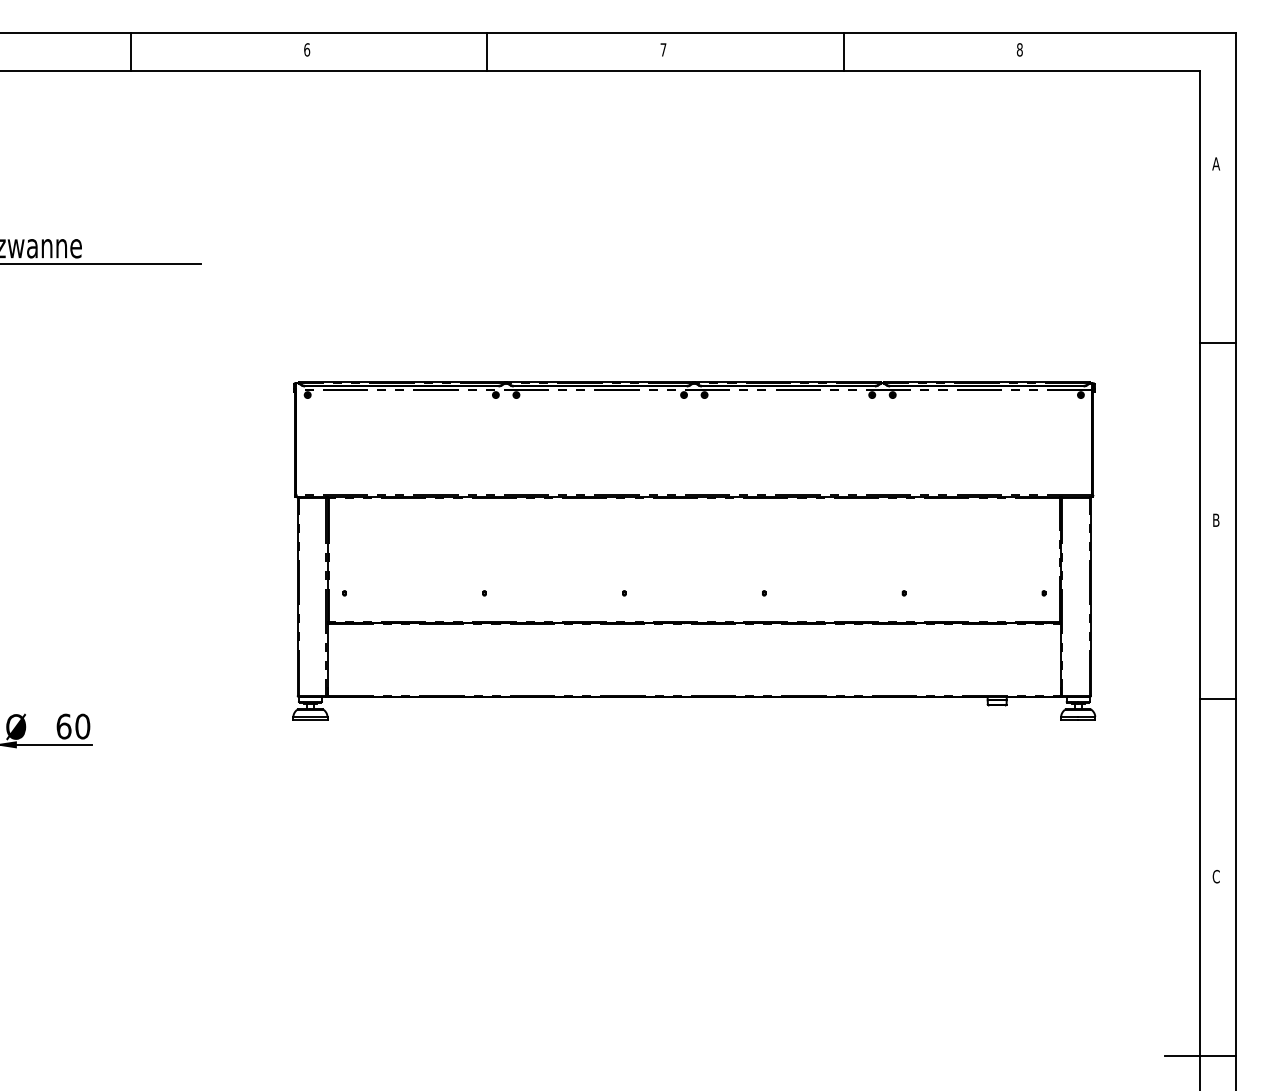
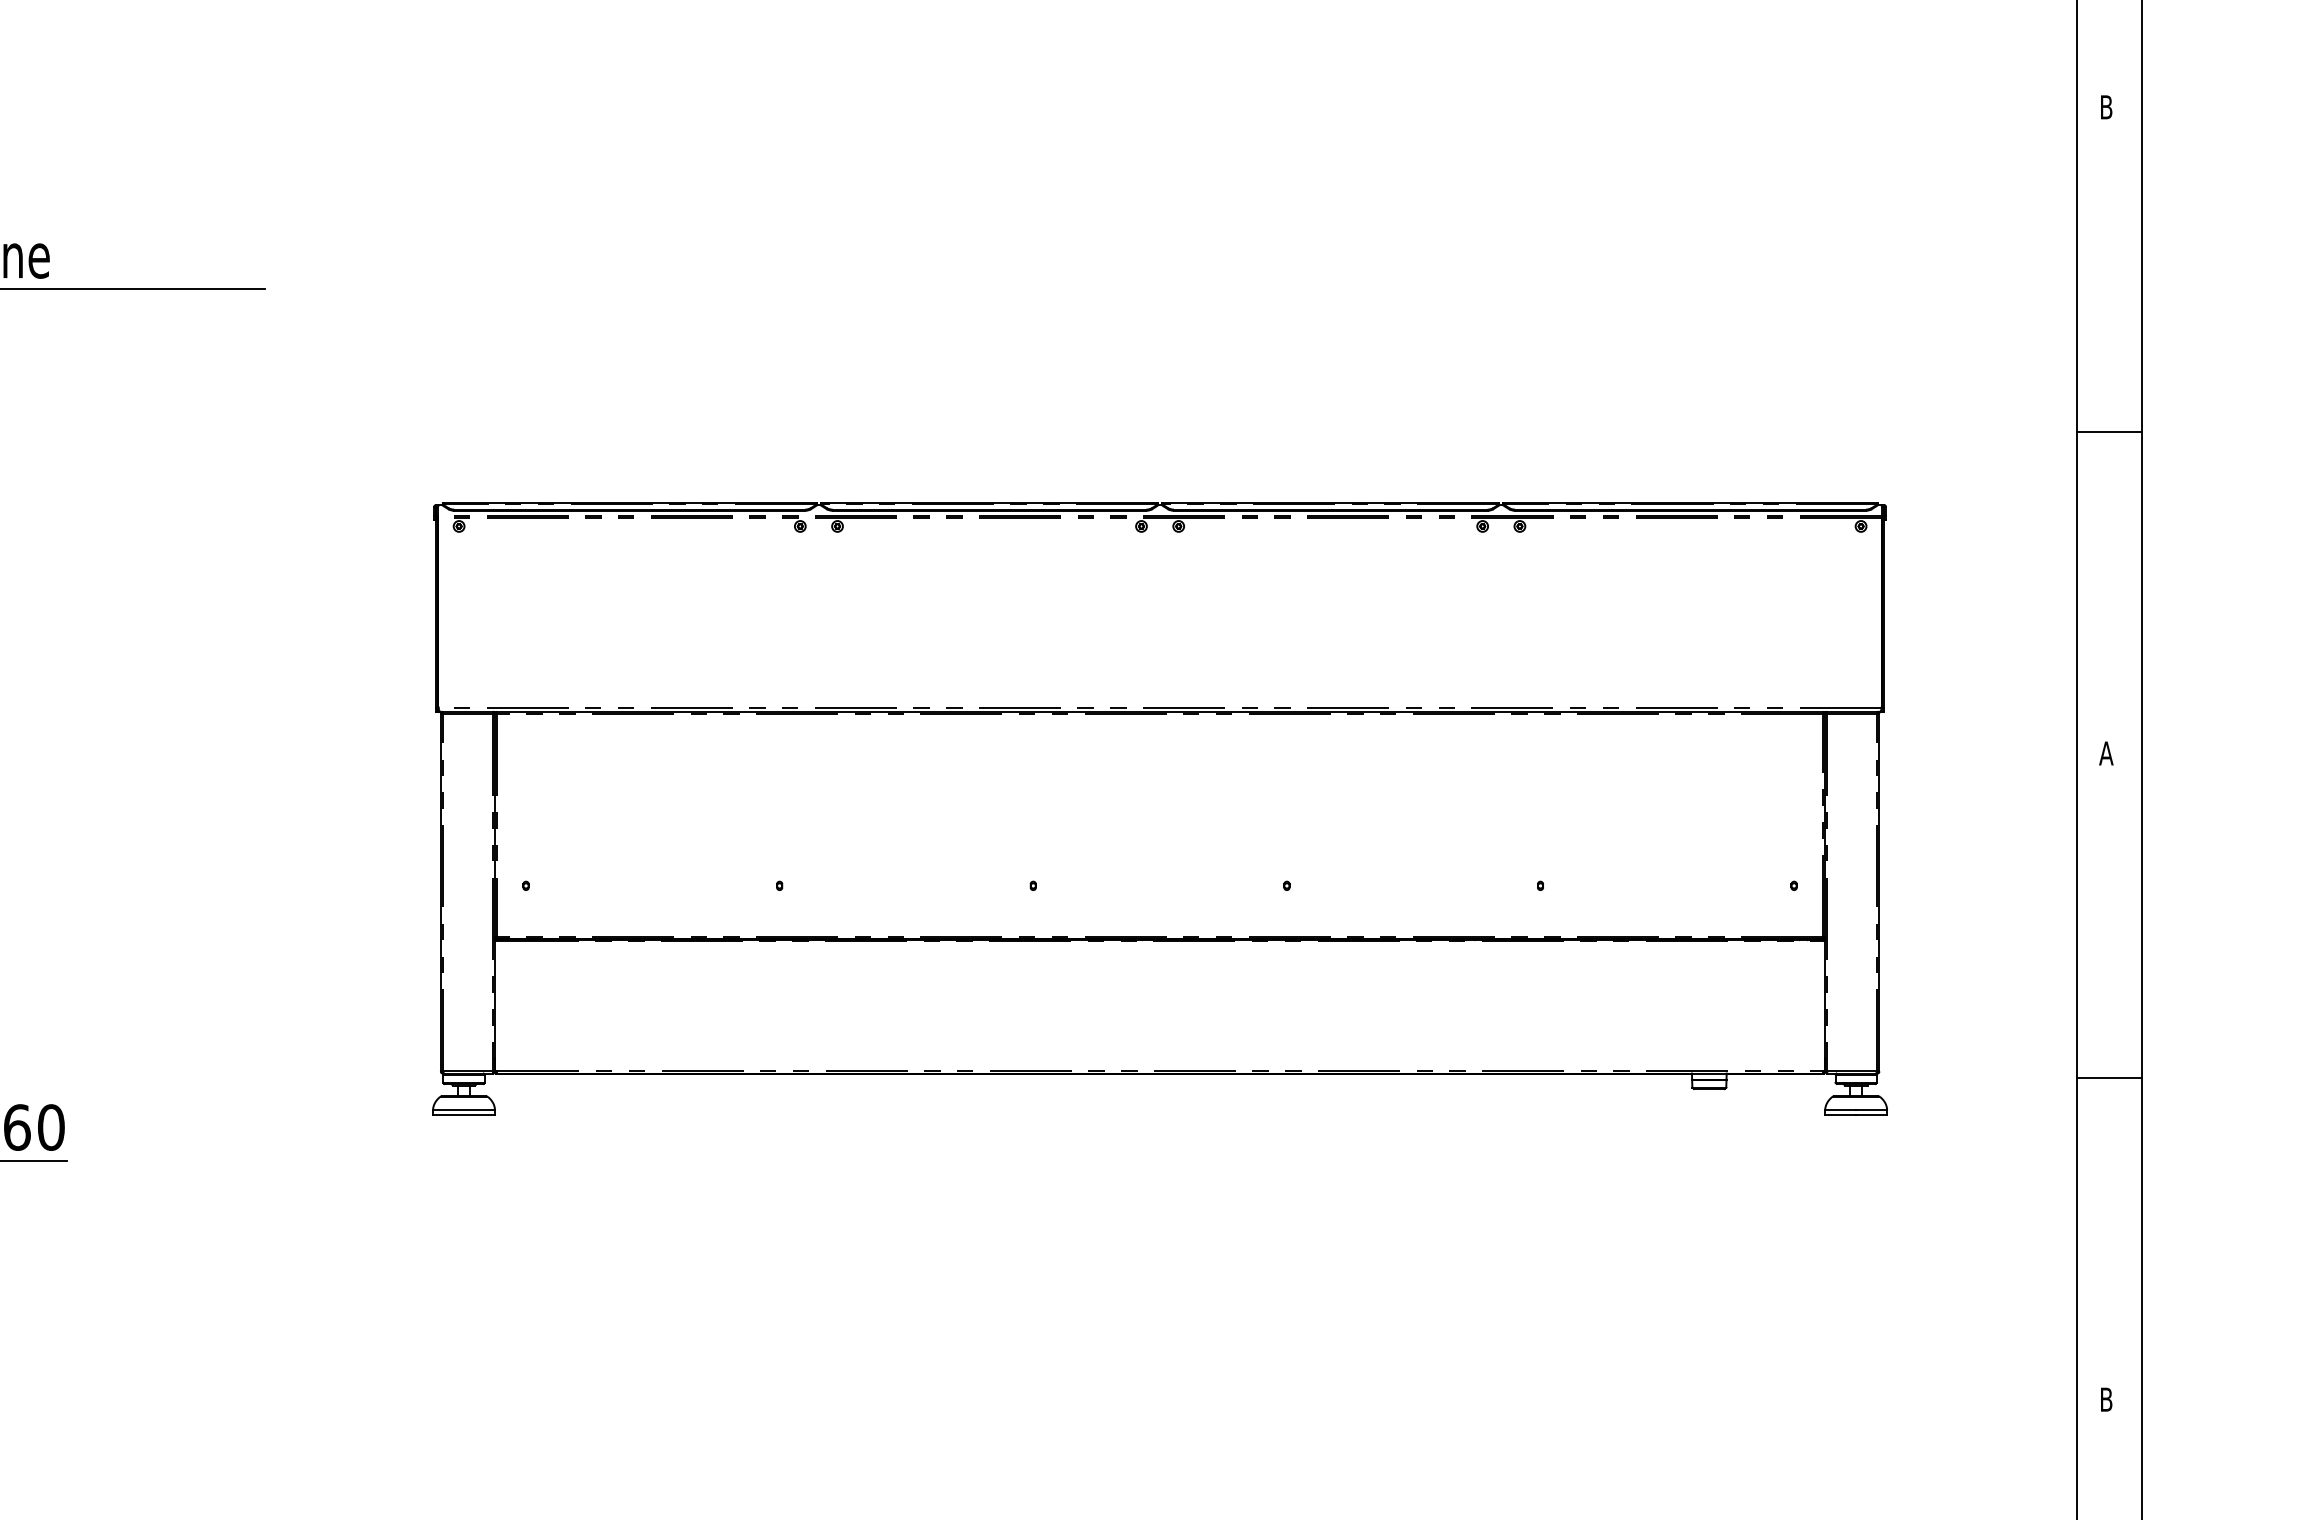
text: (1216, 163) -> (2106, 106), A -> B
text: (1216, 519) -> (2106, 752), B -> A
text: (1215, 876) -> (2105, 1399), C -> B

